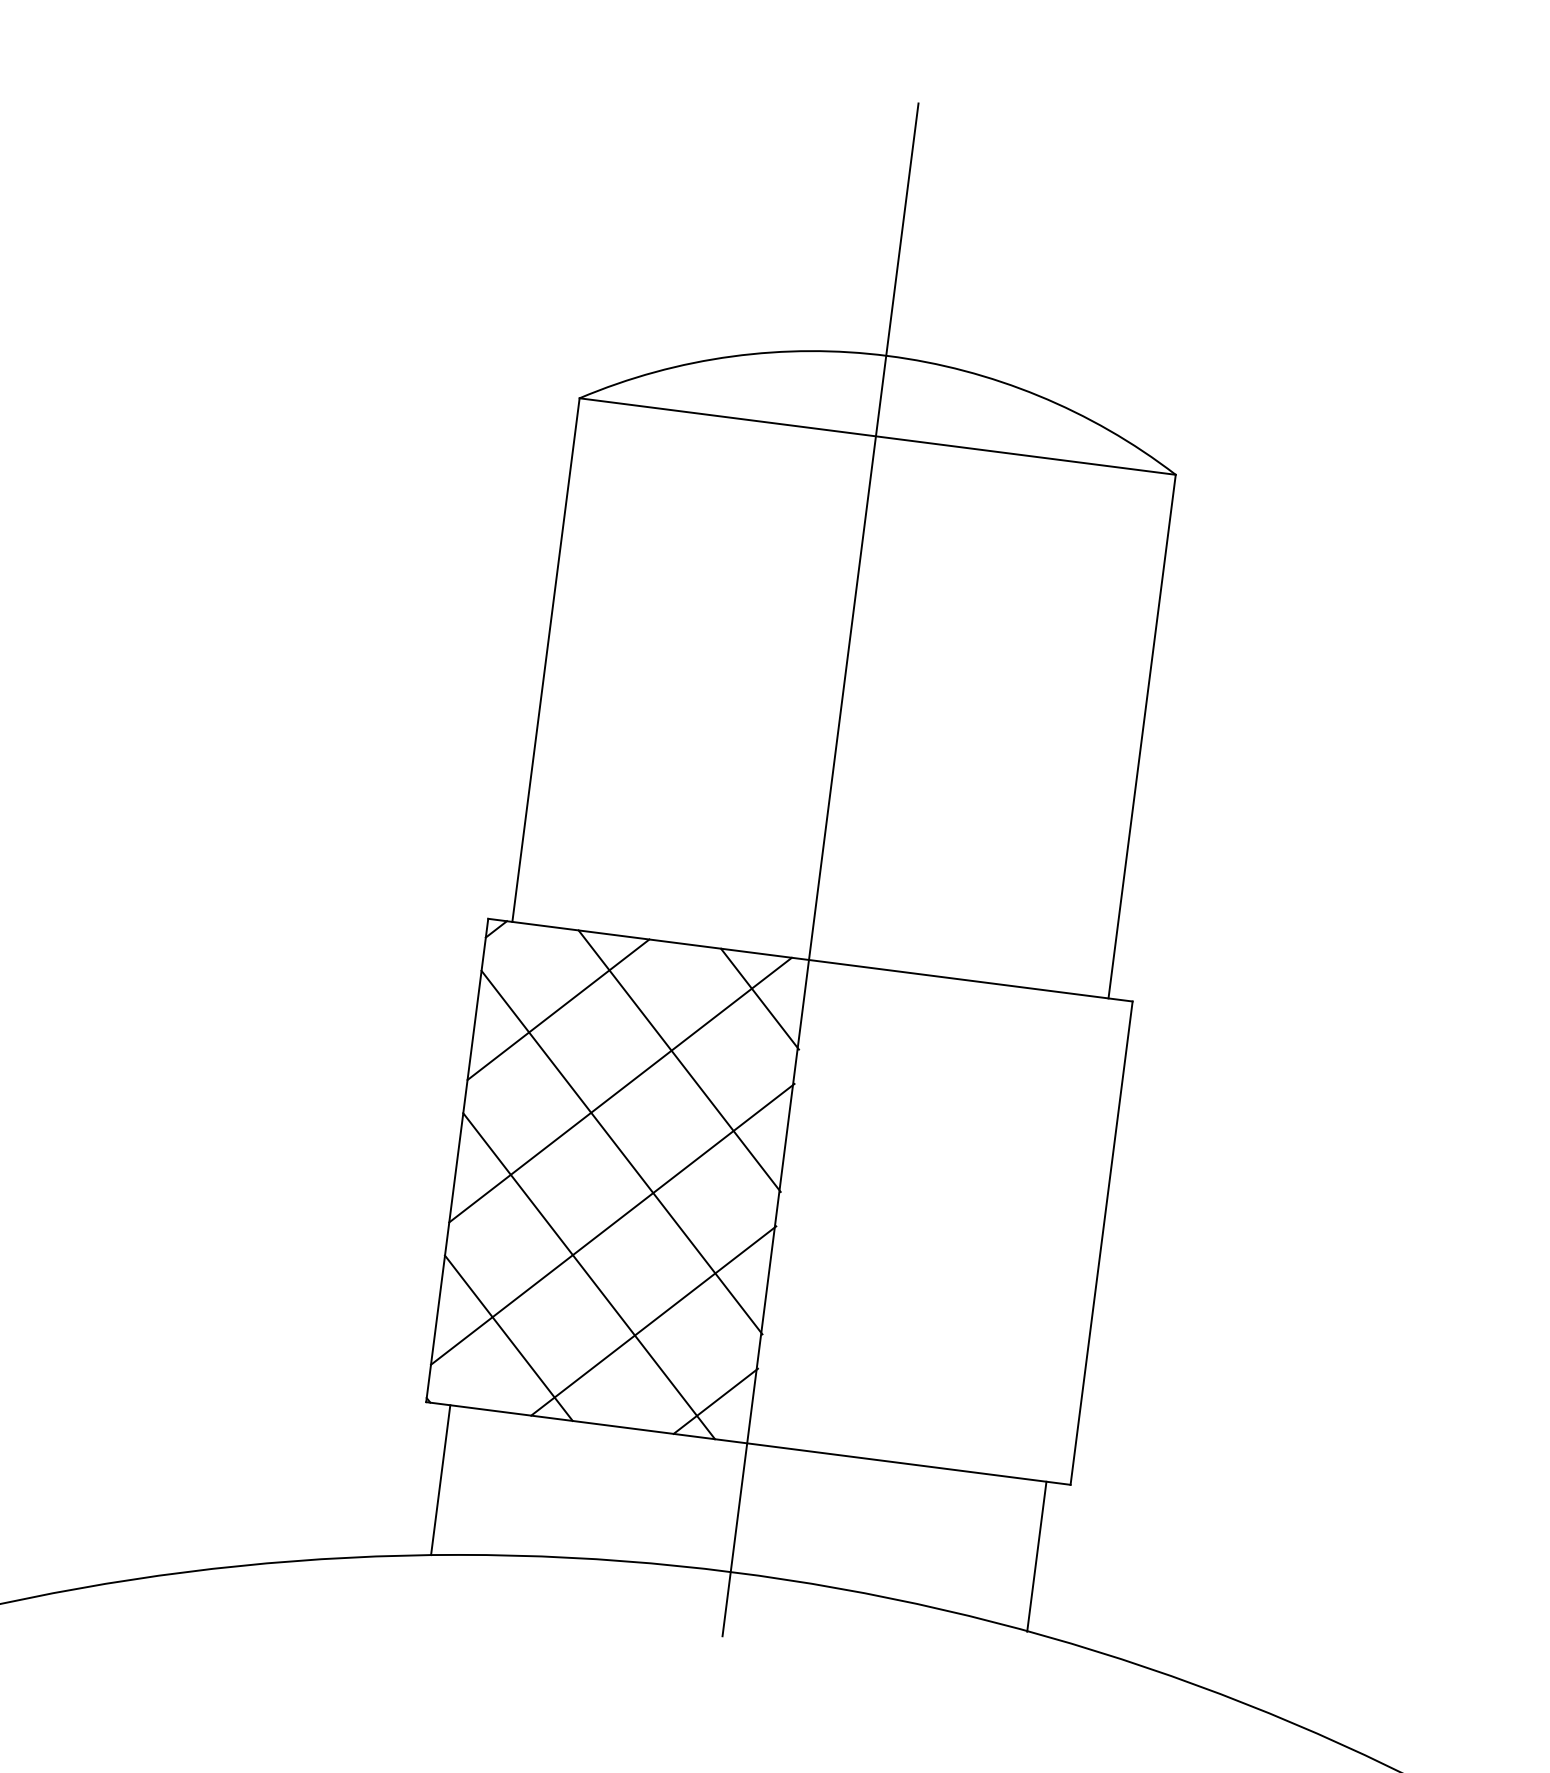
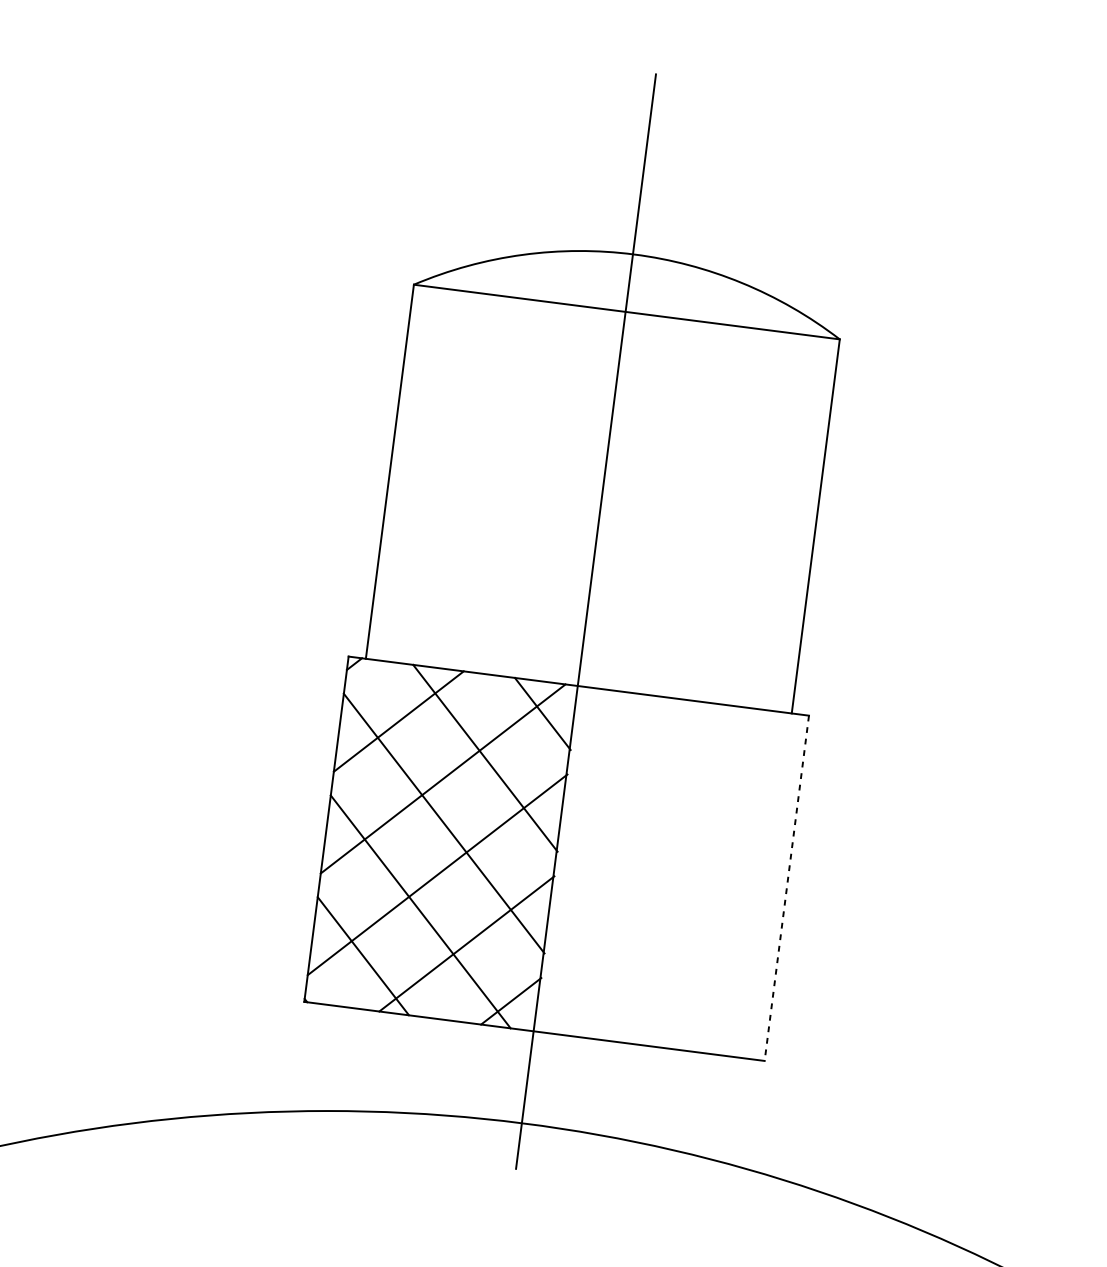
line: (1101, 1243) -> (786, 888), solid -> dashed
line: (440, 1480) -> (314, 1057), removed
line: (1036, 1556) -> (740, 1112), removed

